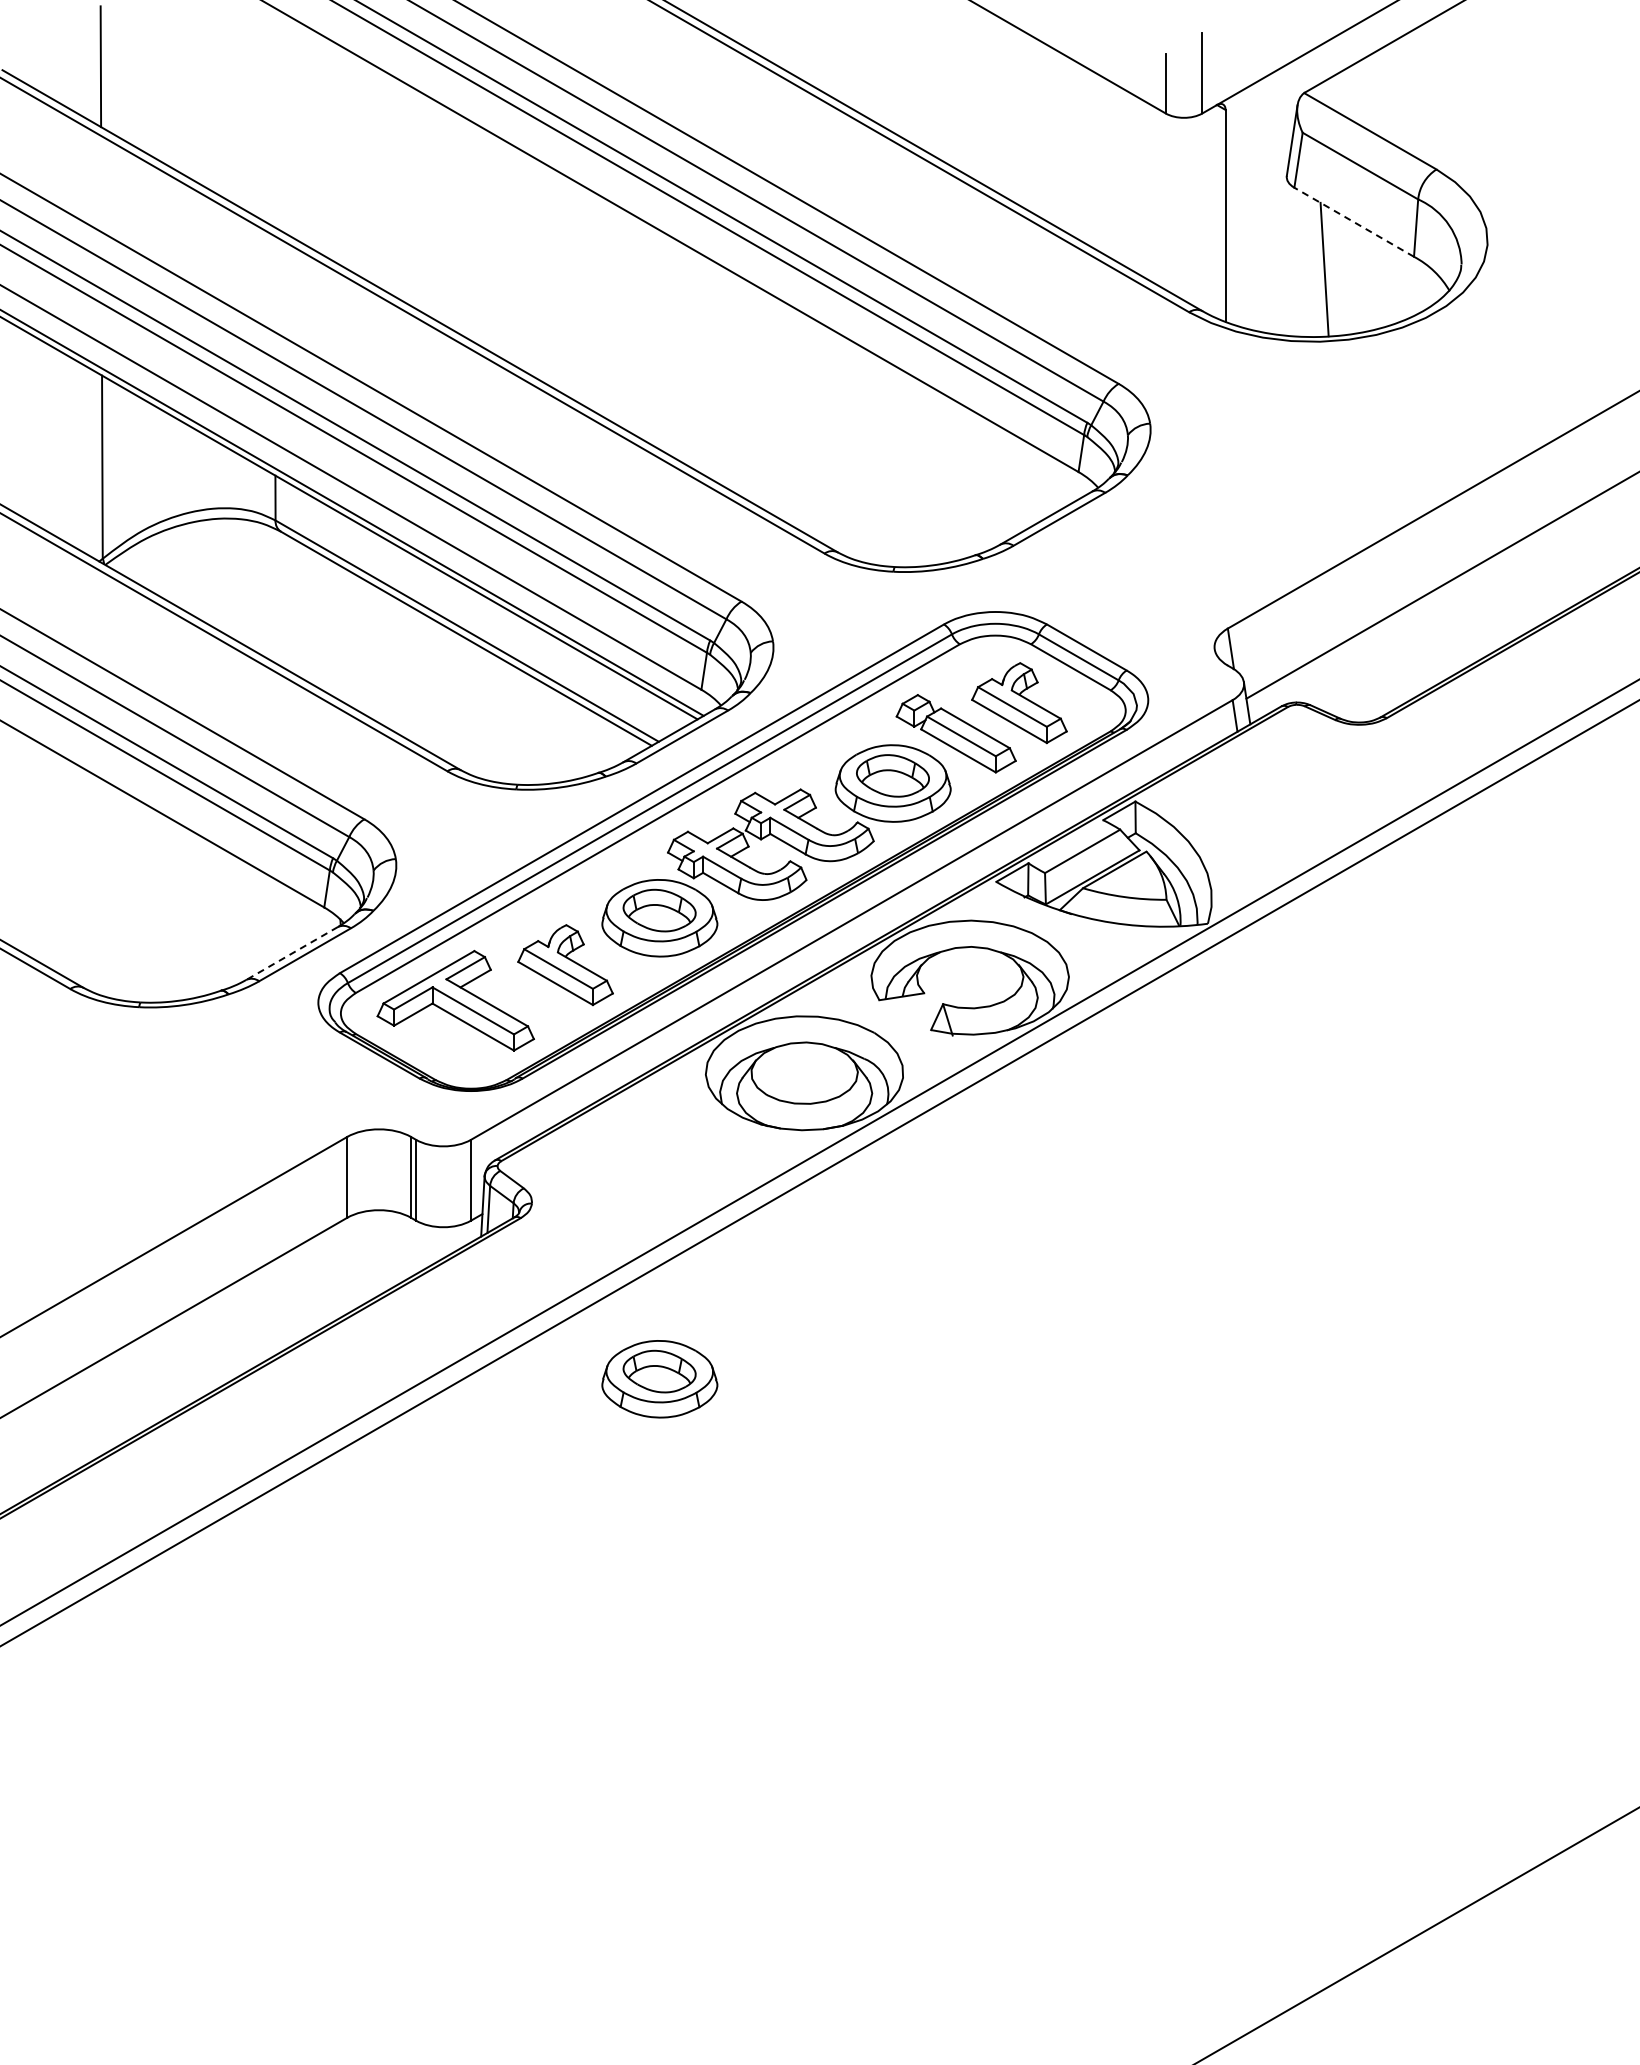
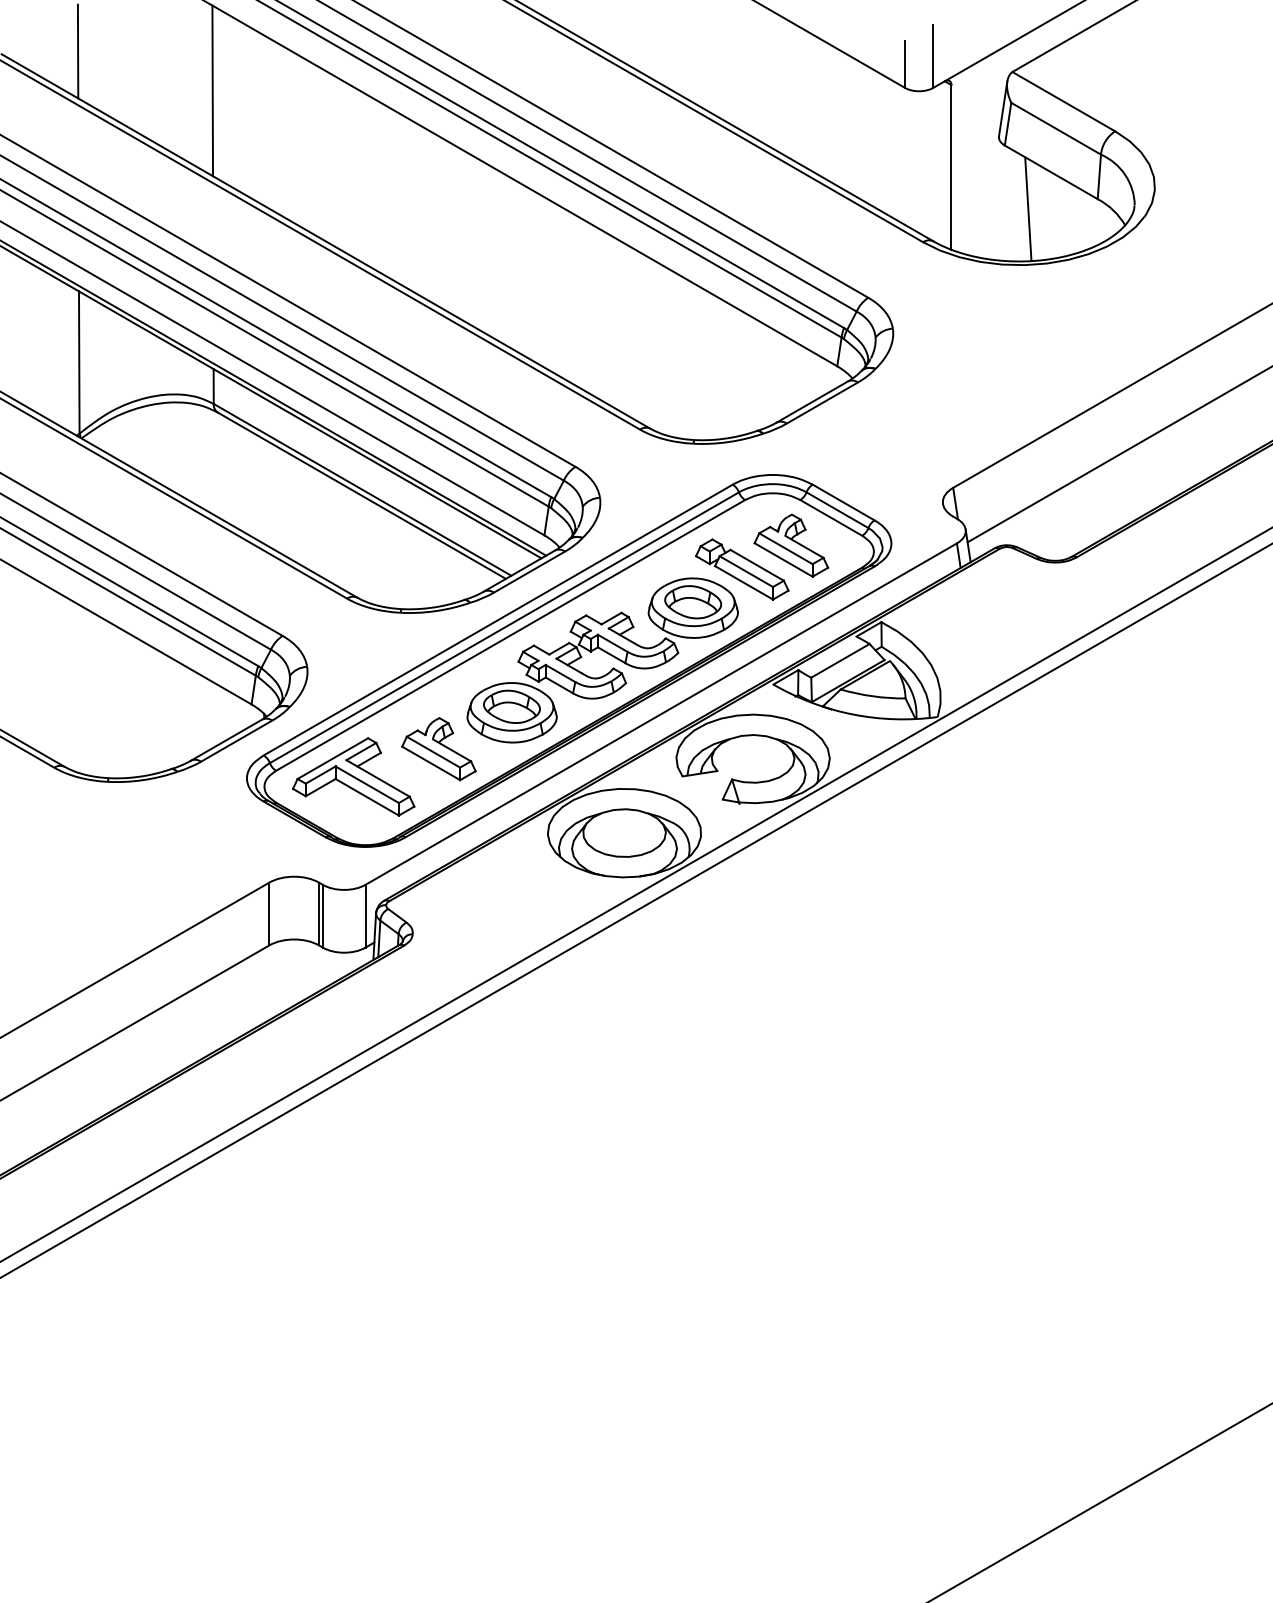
line: (273, 117) -> (212, 91), added
line: (1353, 222) -> (1050, 172), dashed -> solid
line: (292, 953) -> (226, 740), dashed -> solid
part: (659, 1379) -> (511, 1070), removed

